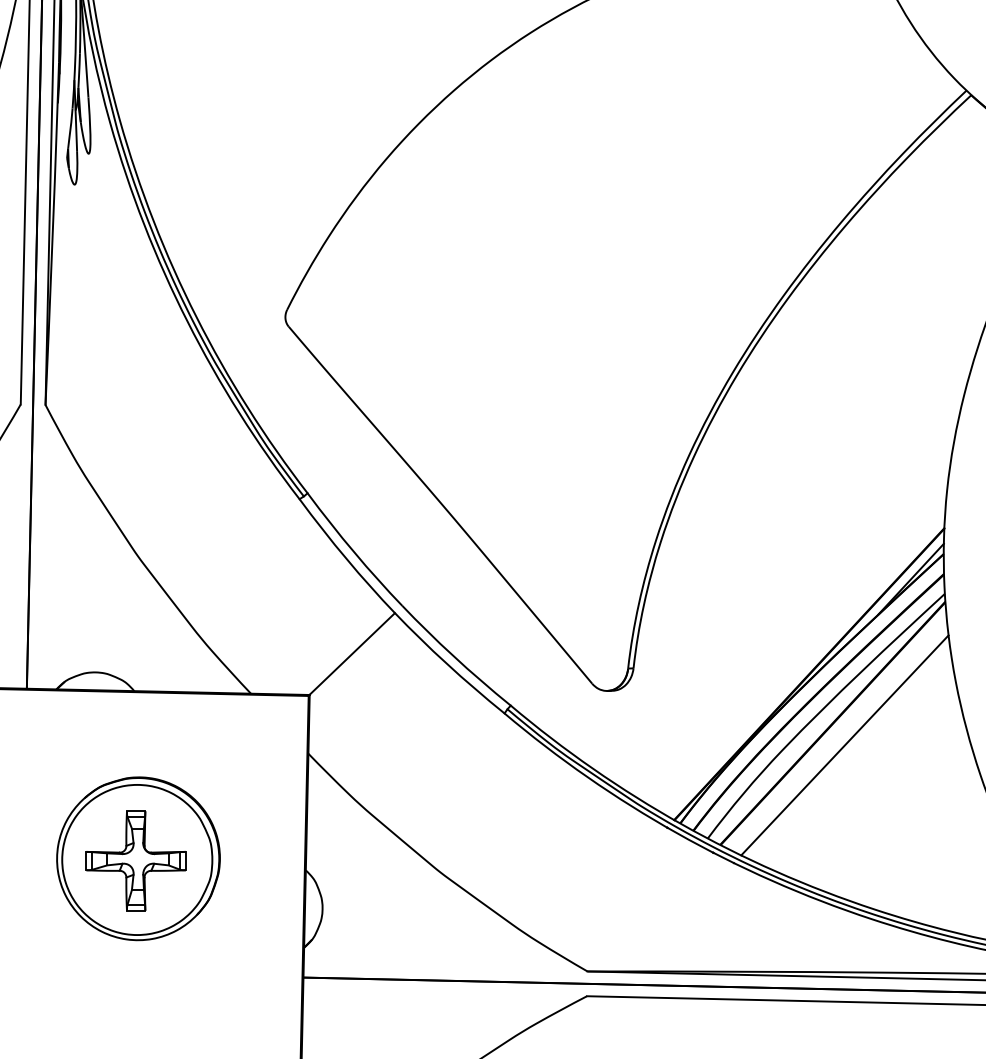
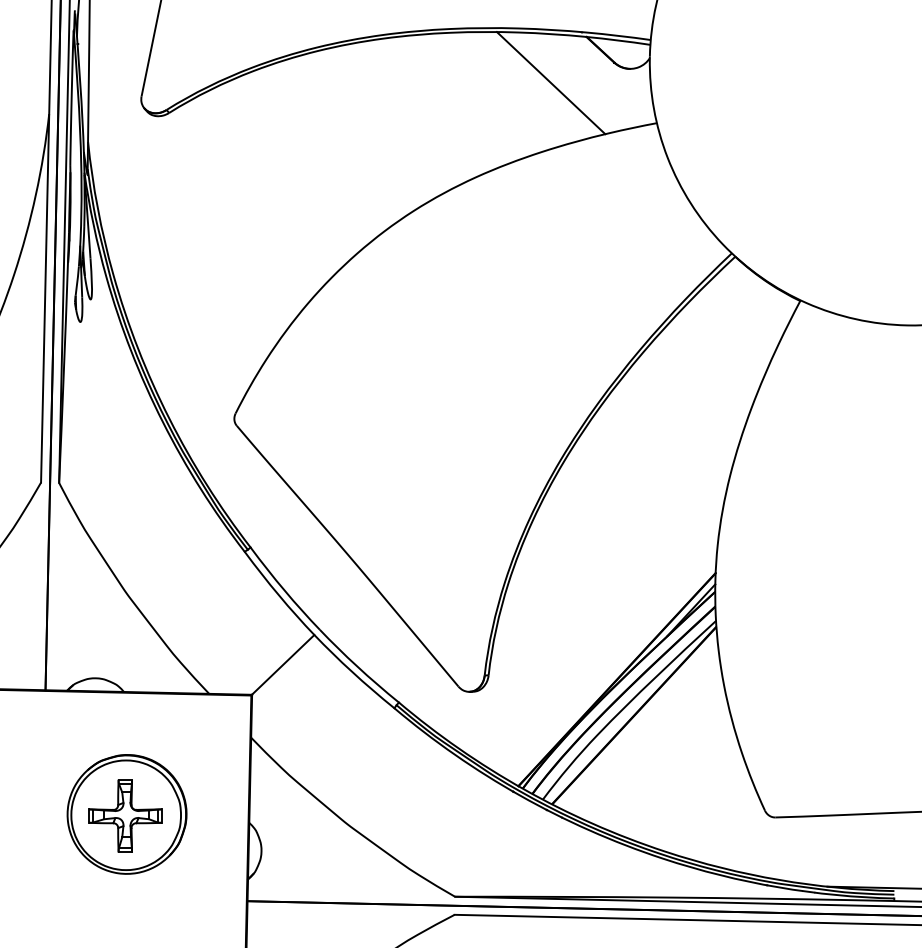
line: (844, 745) -> (642, 731), removed

